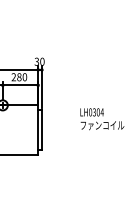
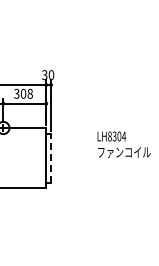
text: (19, 76) -> (23, 93), 280 -> 308
text: (90, 112) -> (109, 136), LH0304 -> LH8304
line: (41, 130) -> (50, 158), solid -> dashed

